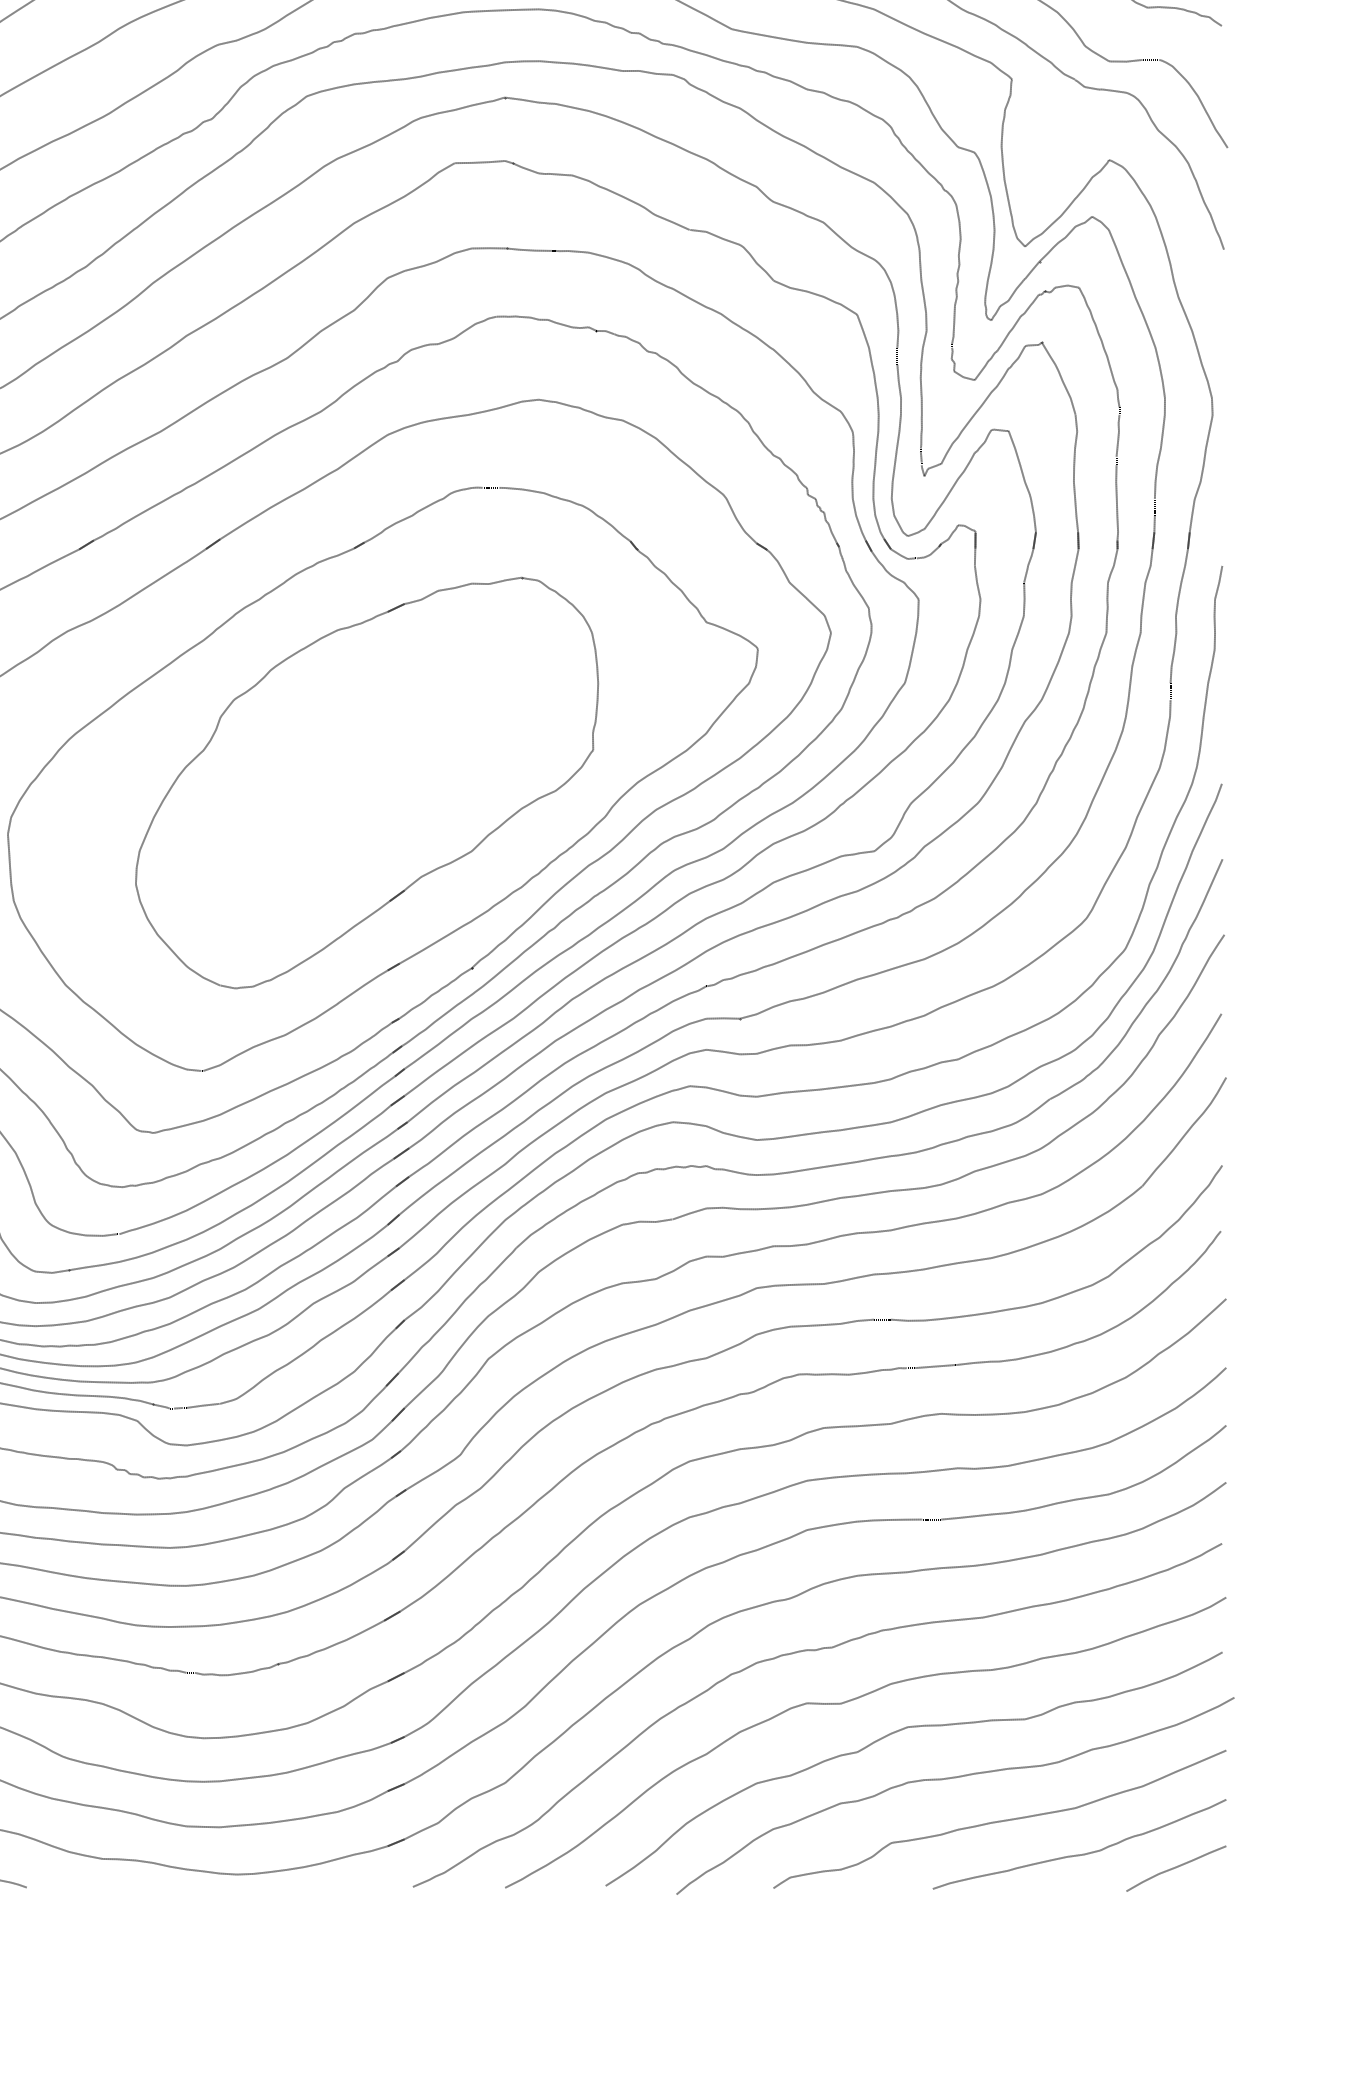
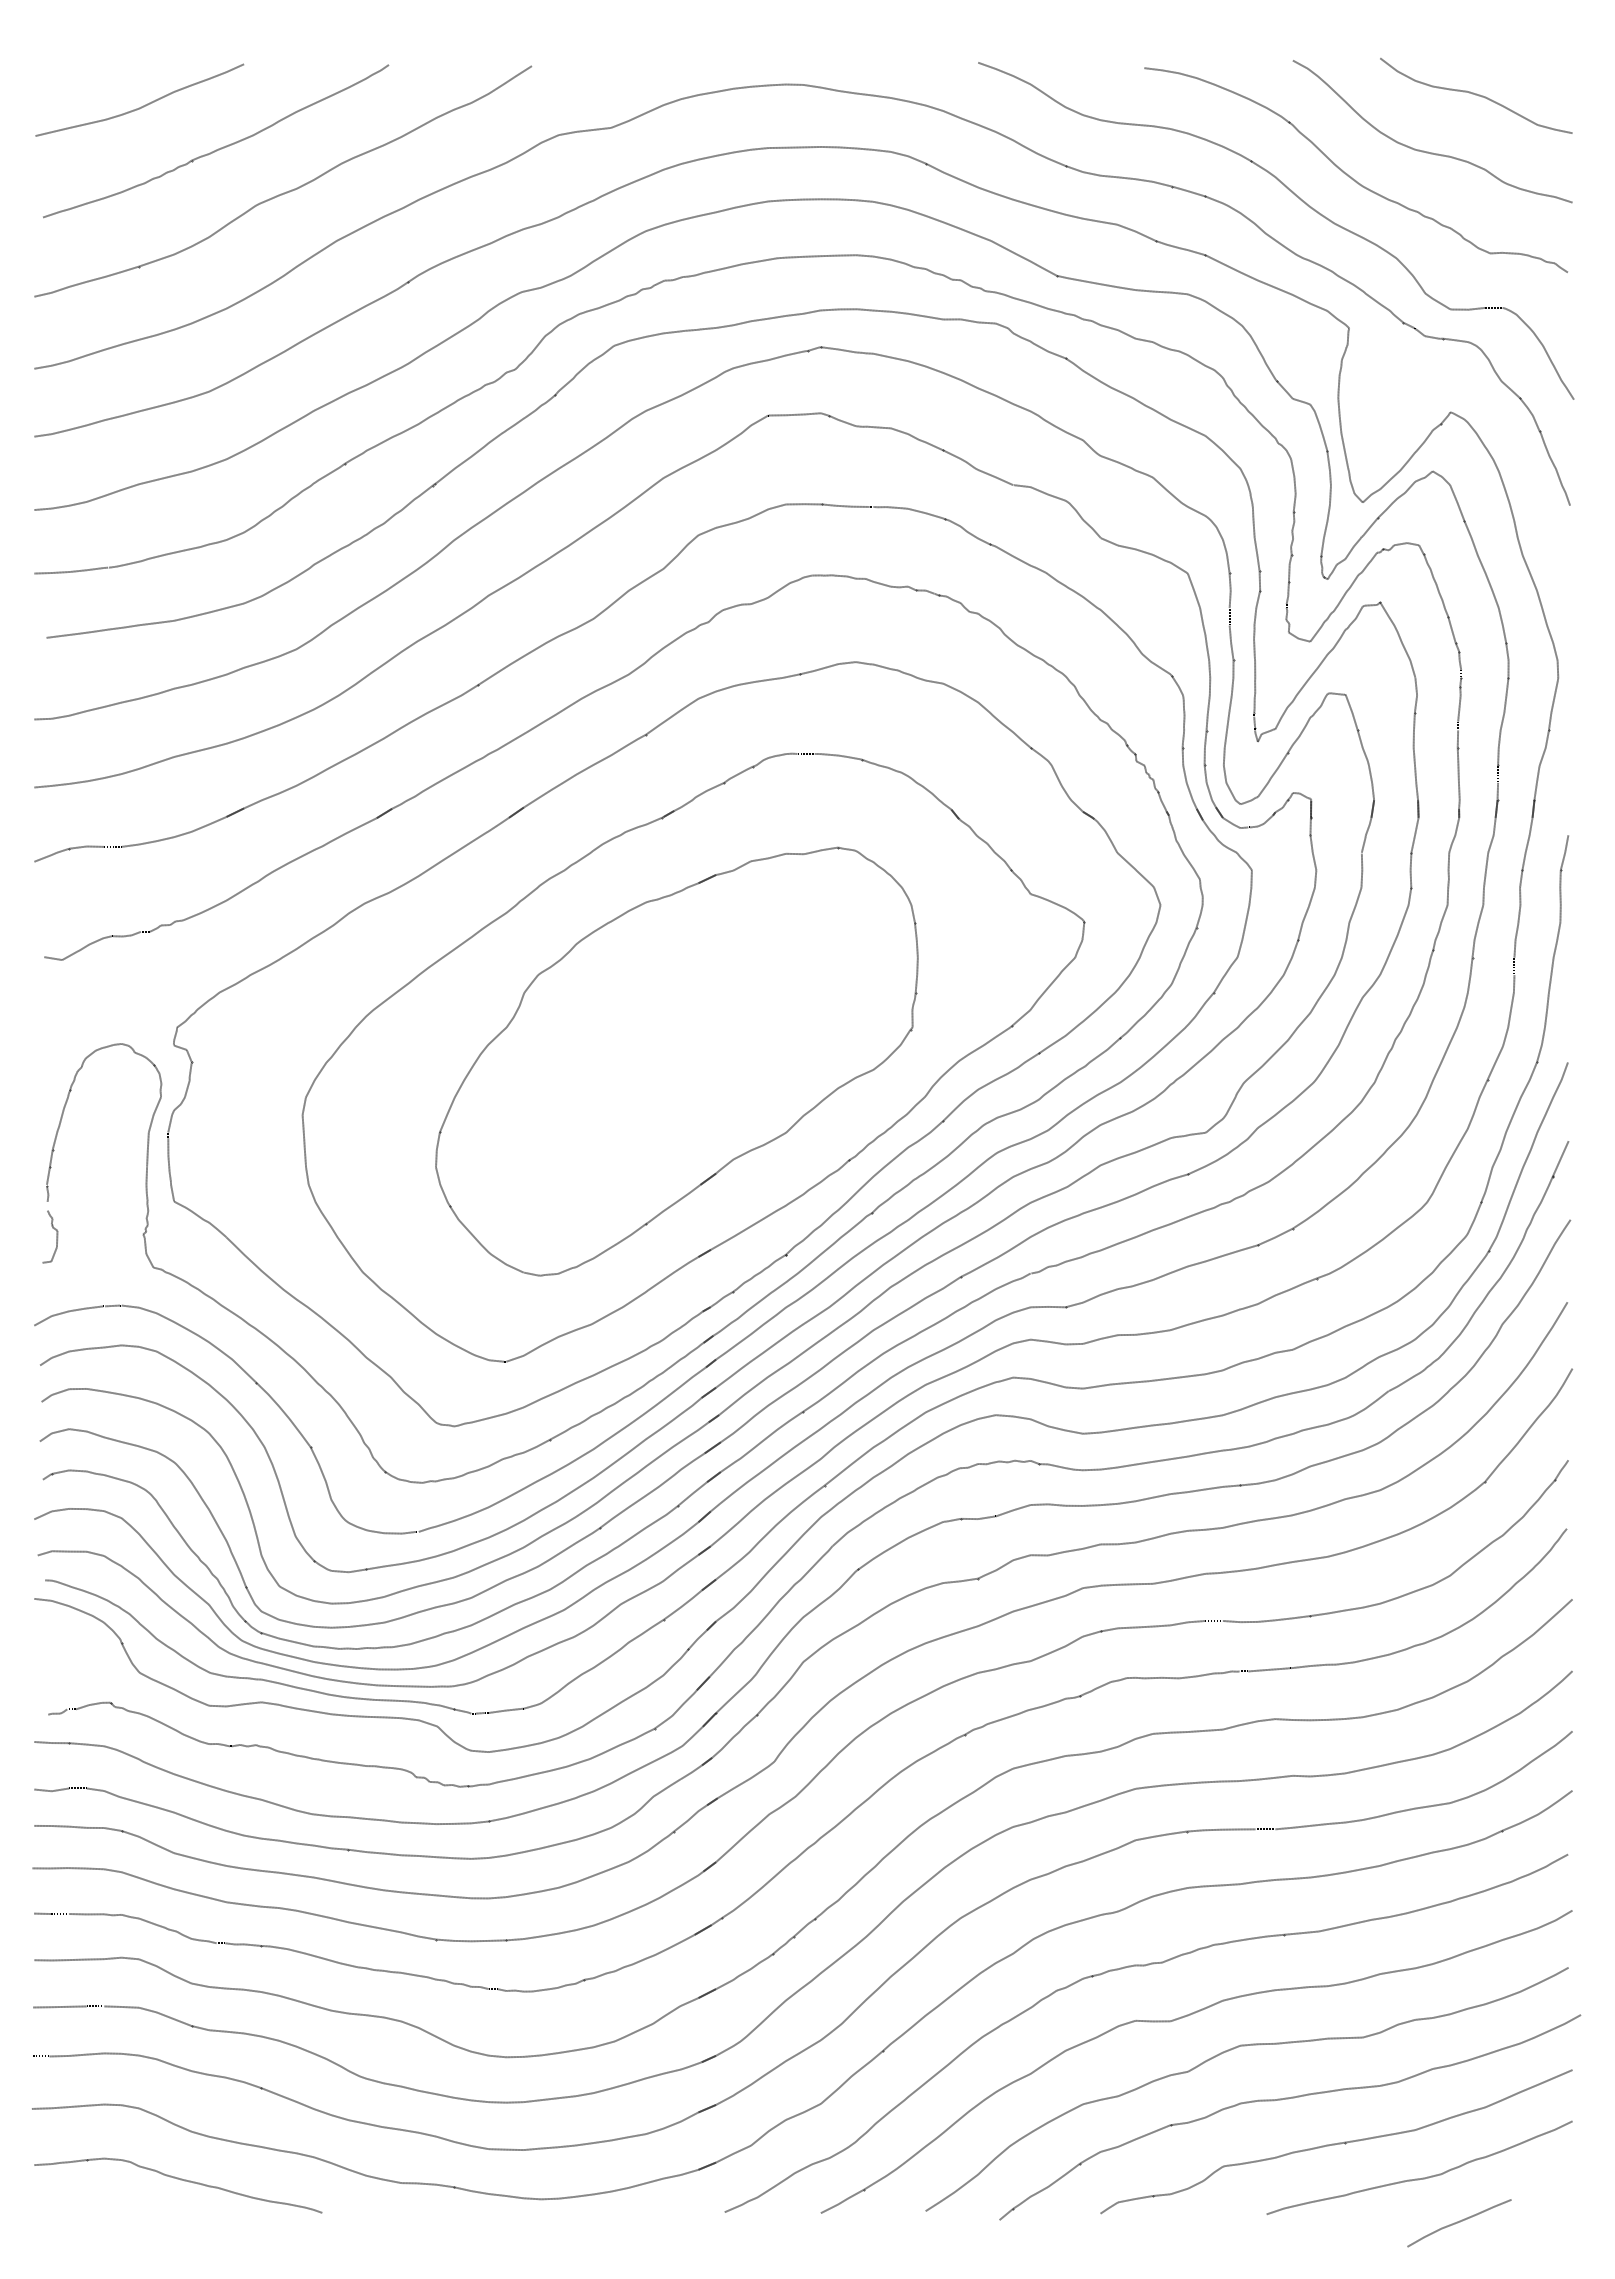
curve: (1176, 1868) -> (1459, 2222), moved

